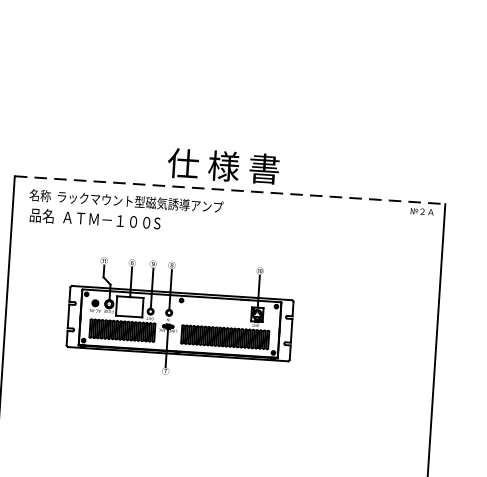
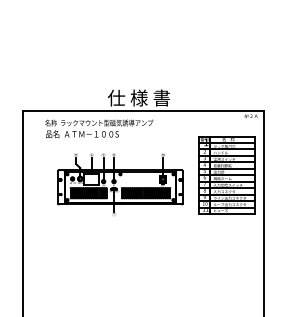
line: (230, 190) -> (143, 111), dashed -> solid
text: (126, 211) -> (99, 128), moved
part: (371, 314) -> (226, 175), added

